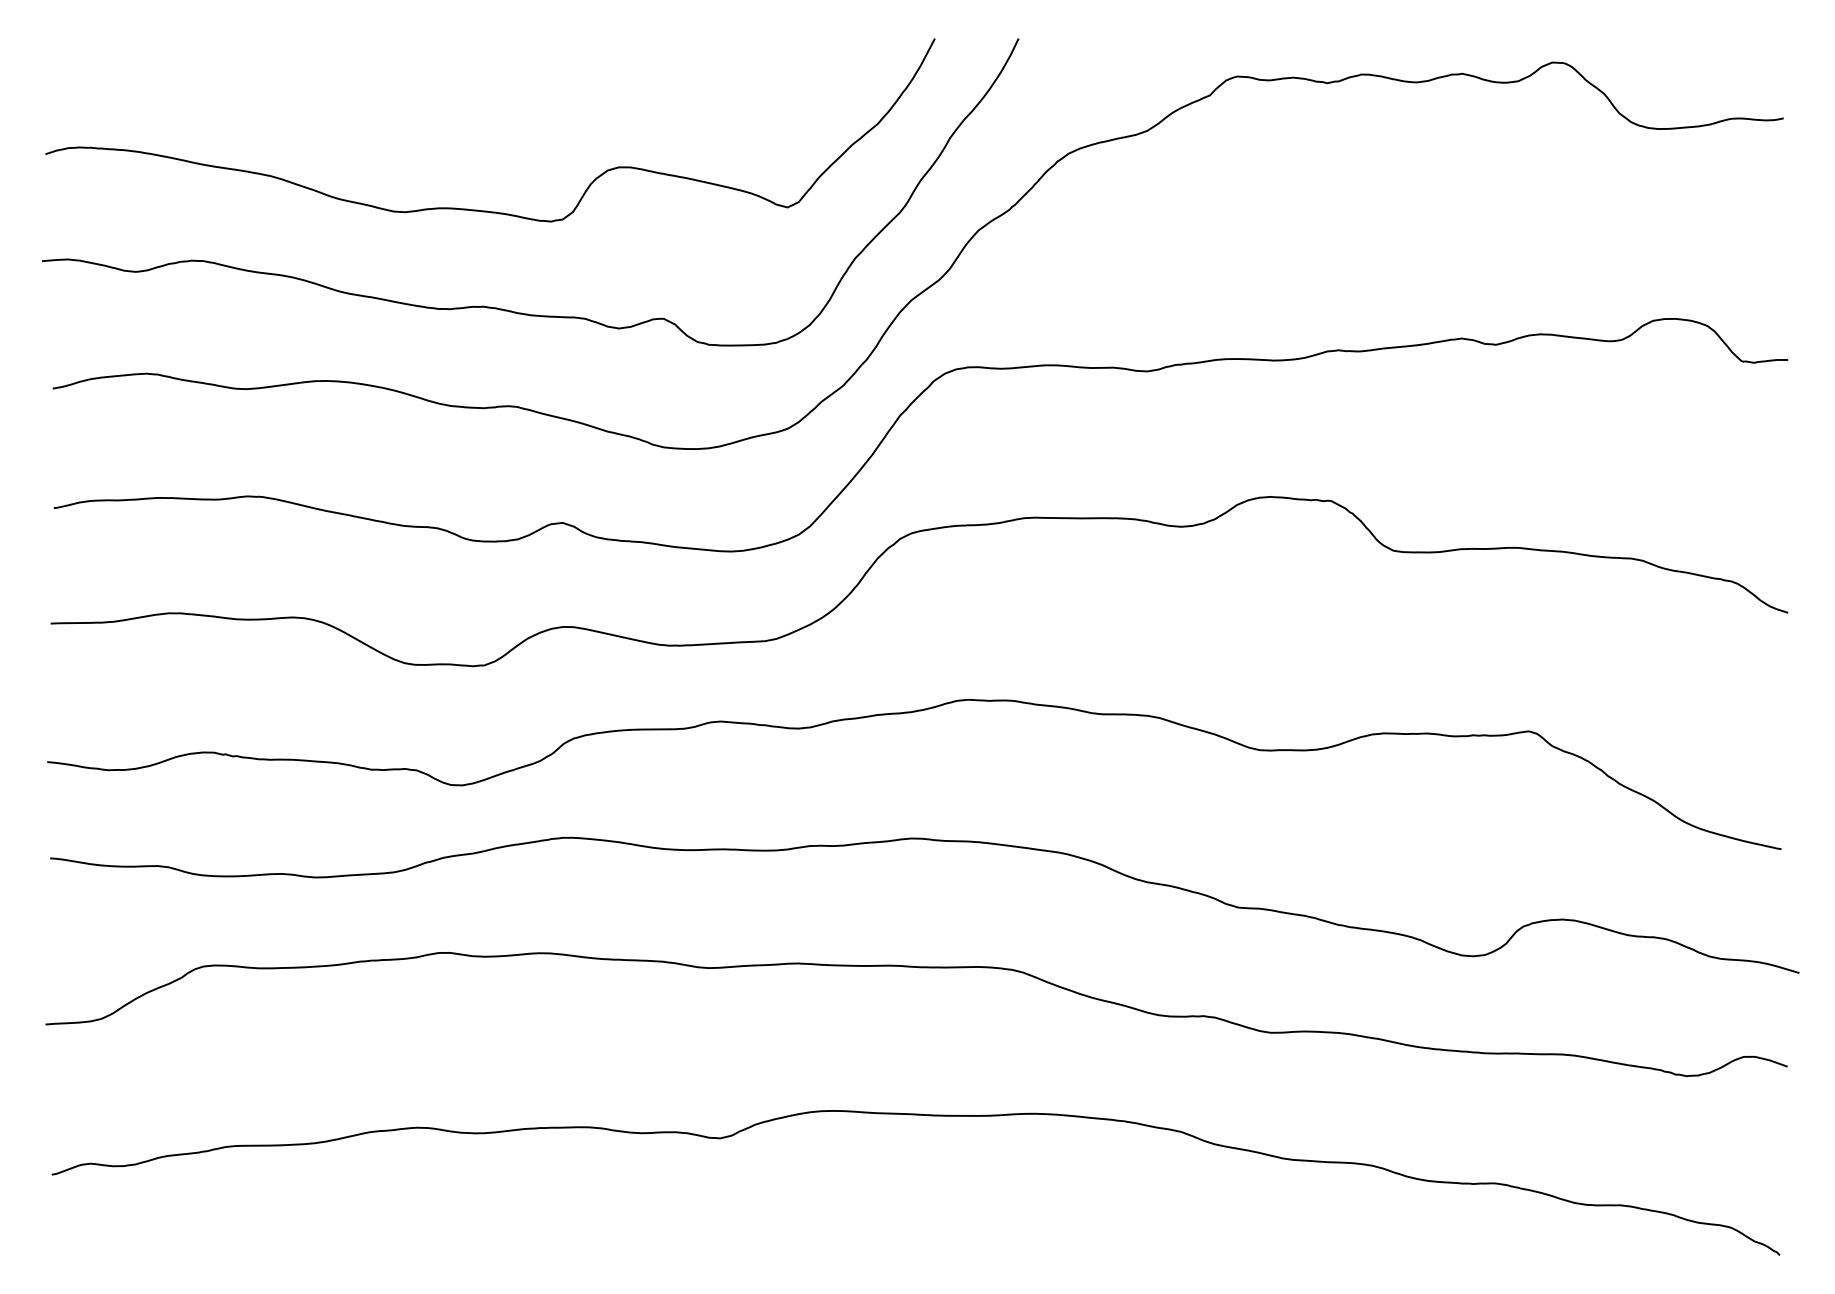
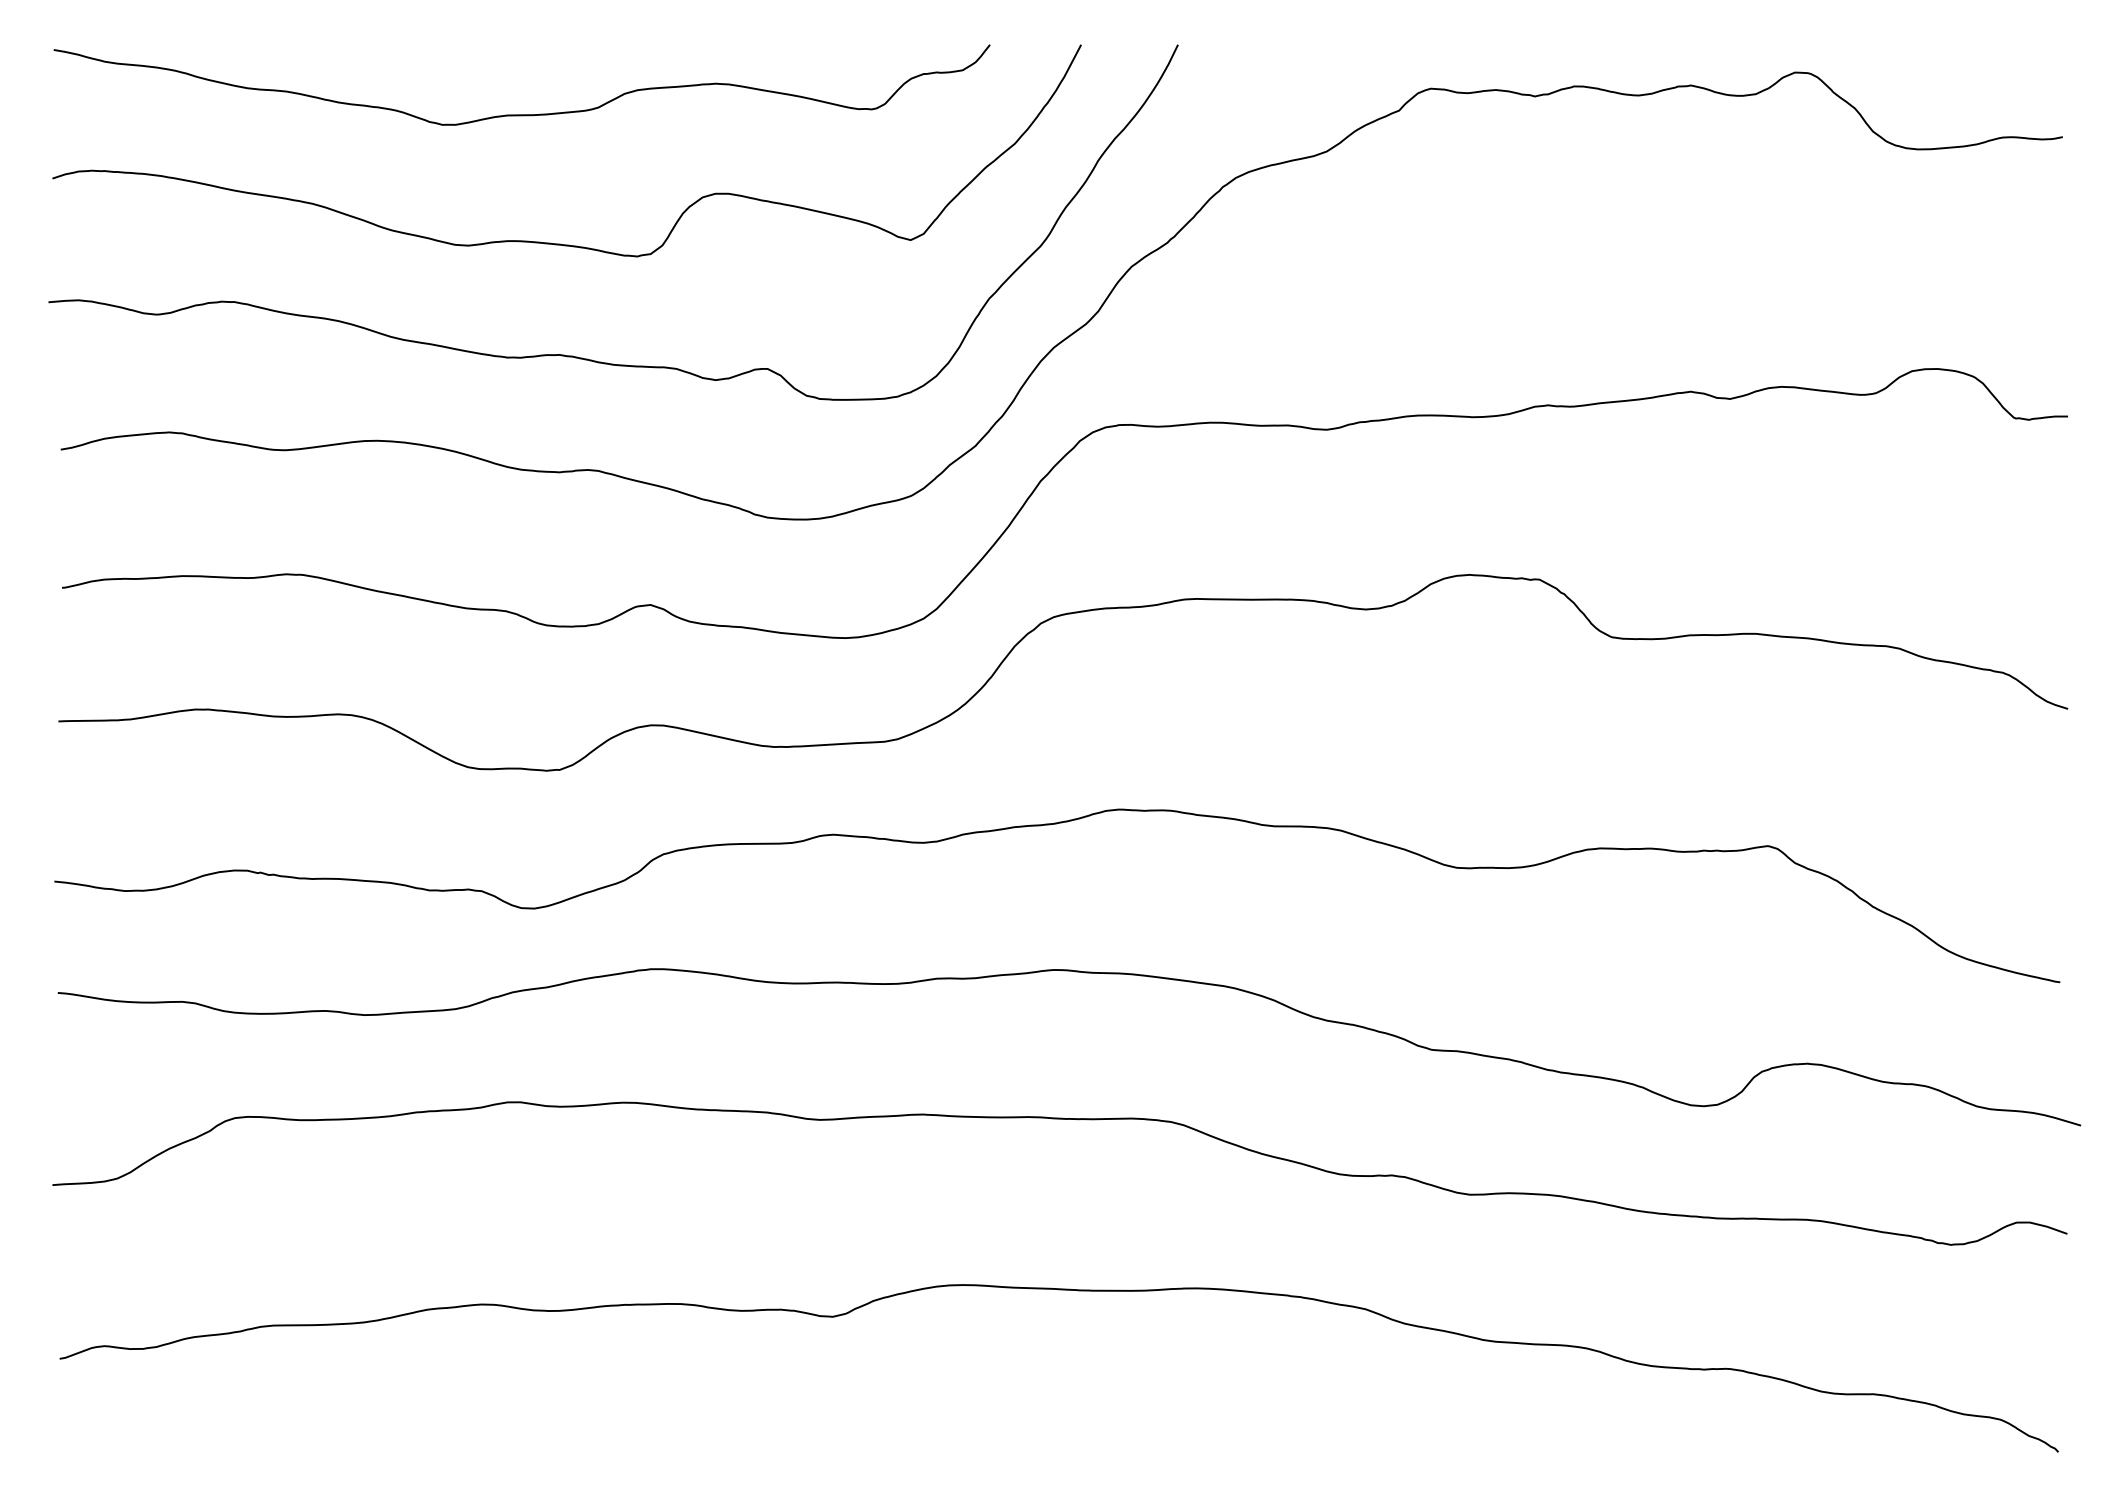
curve: (451, 98) -> (521, 114), added

